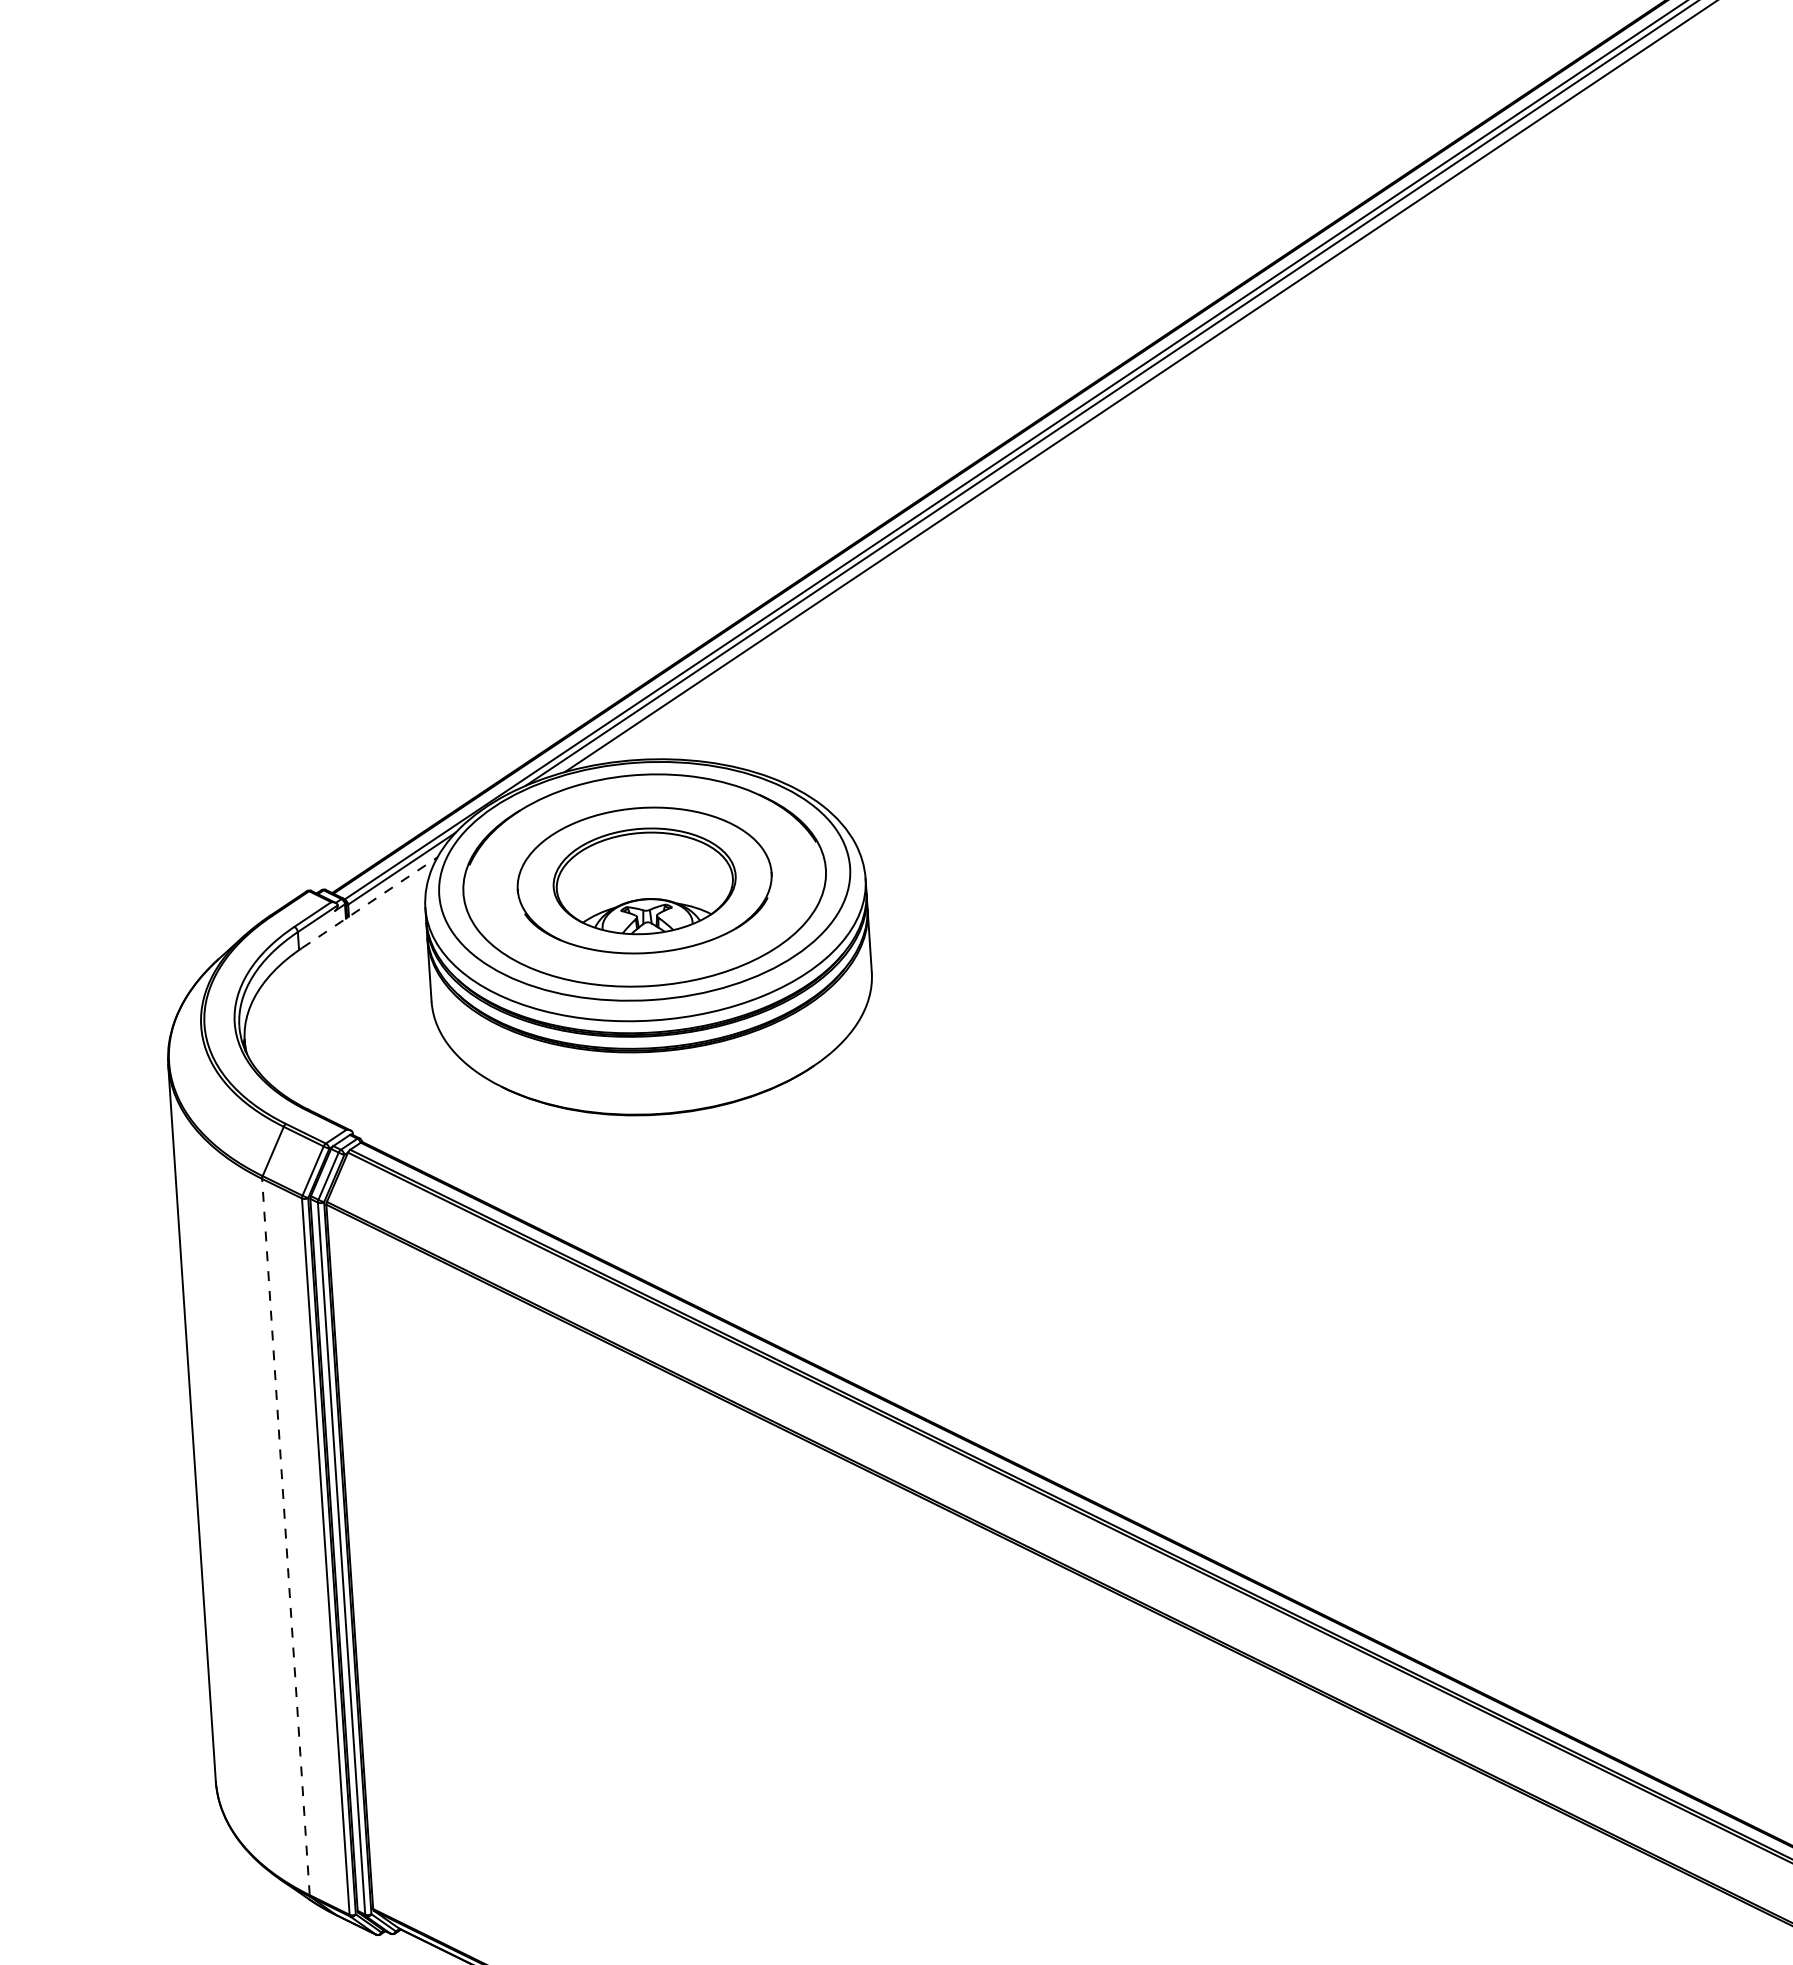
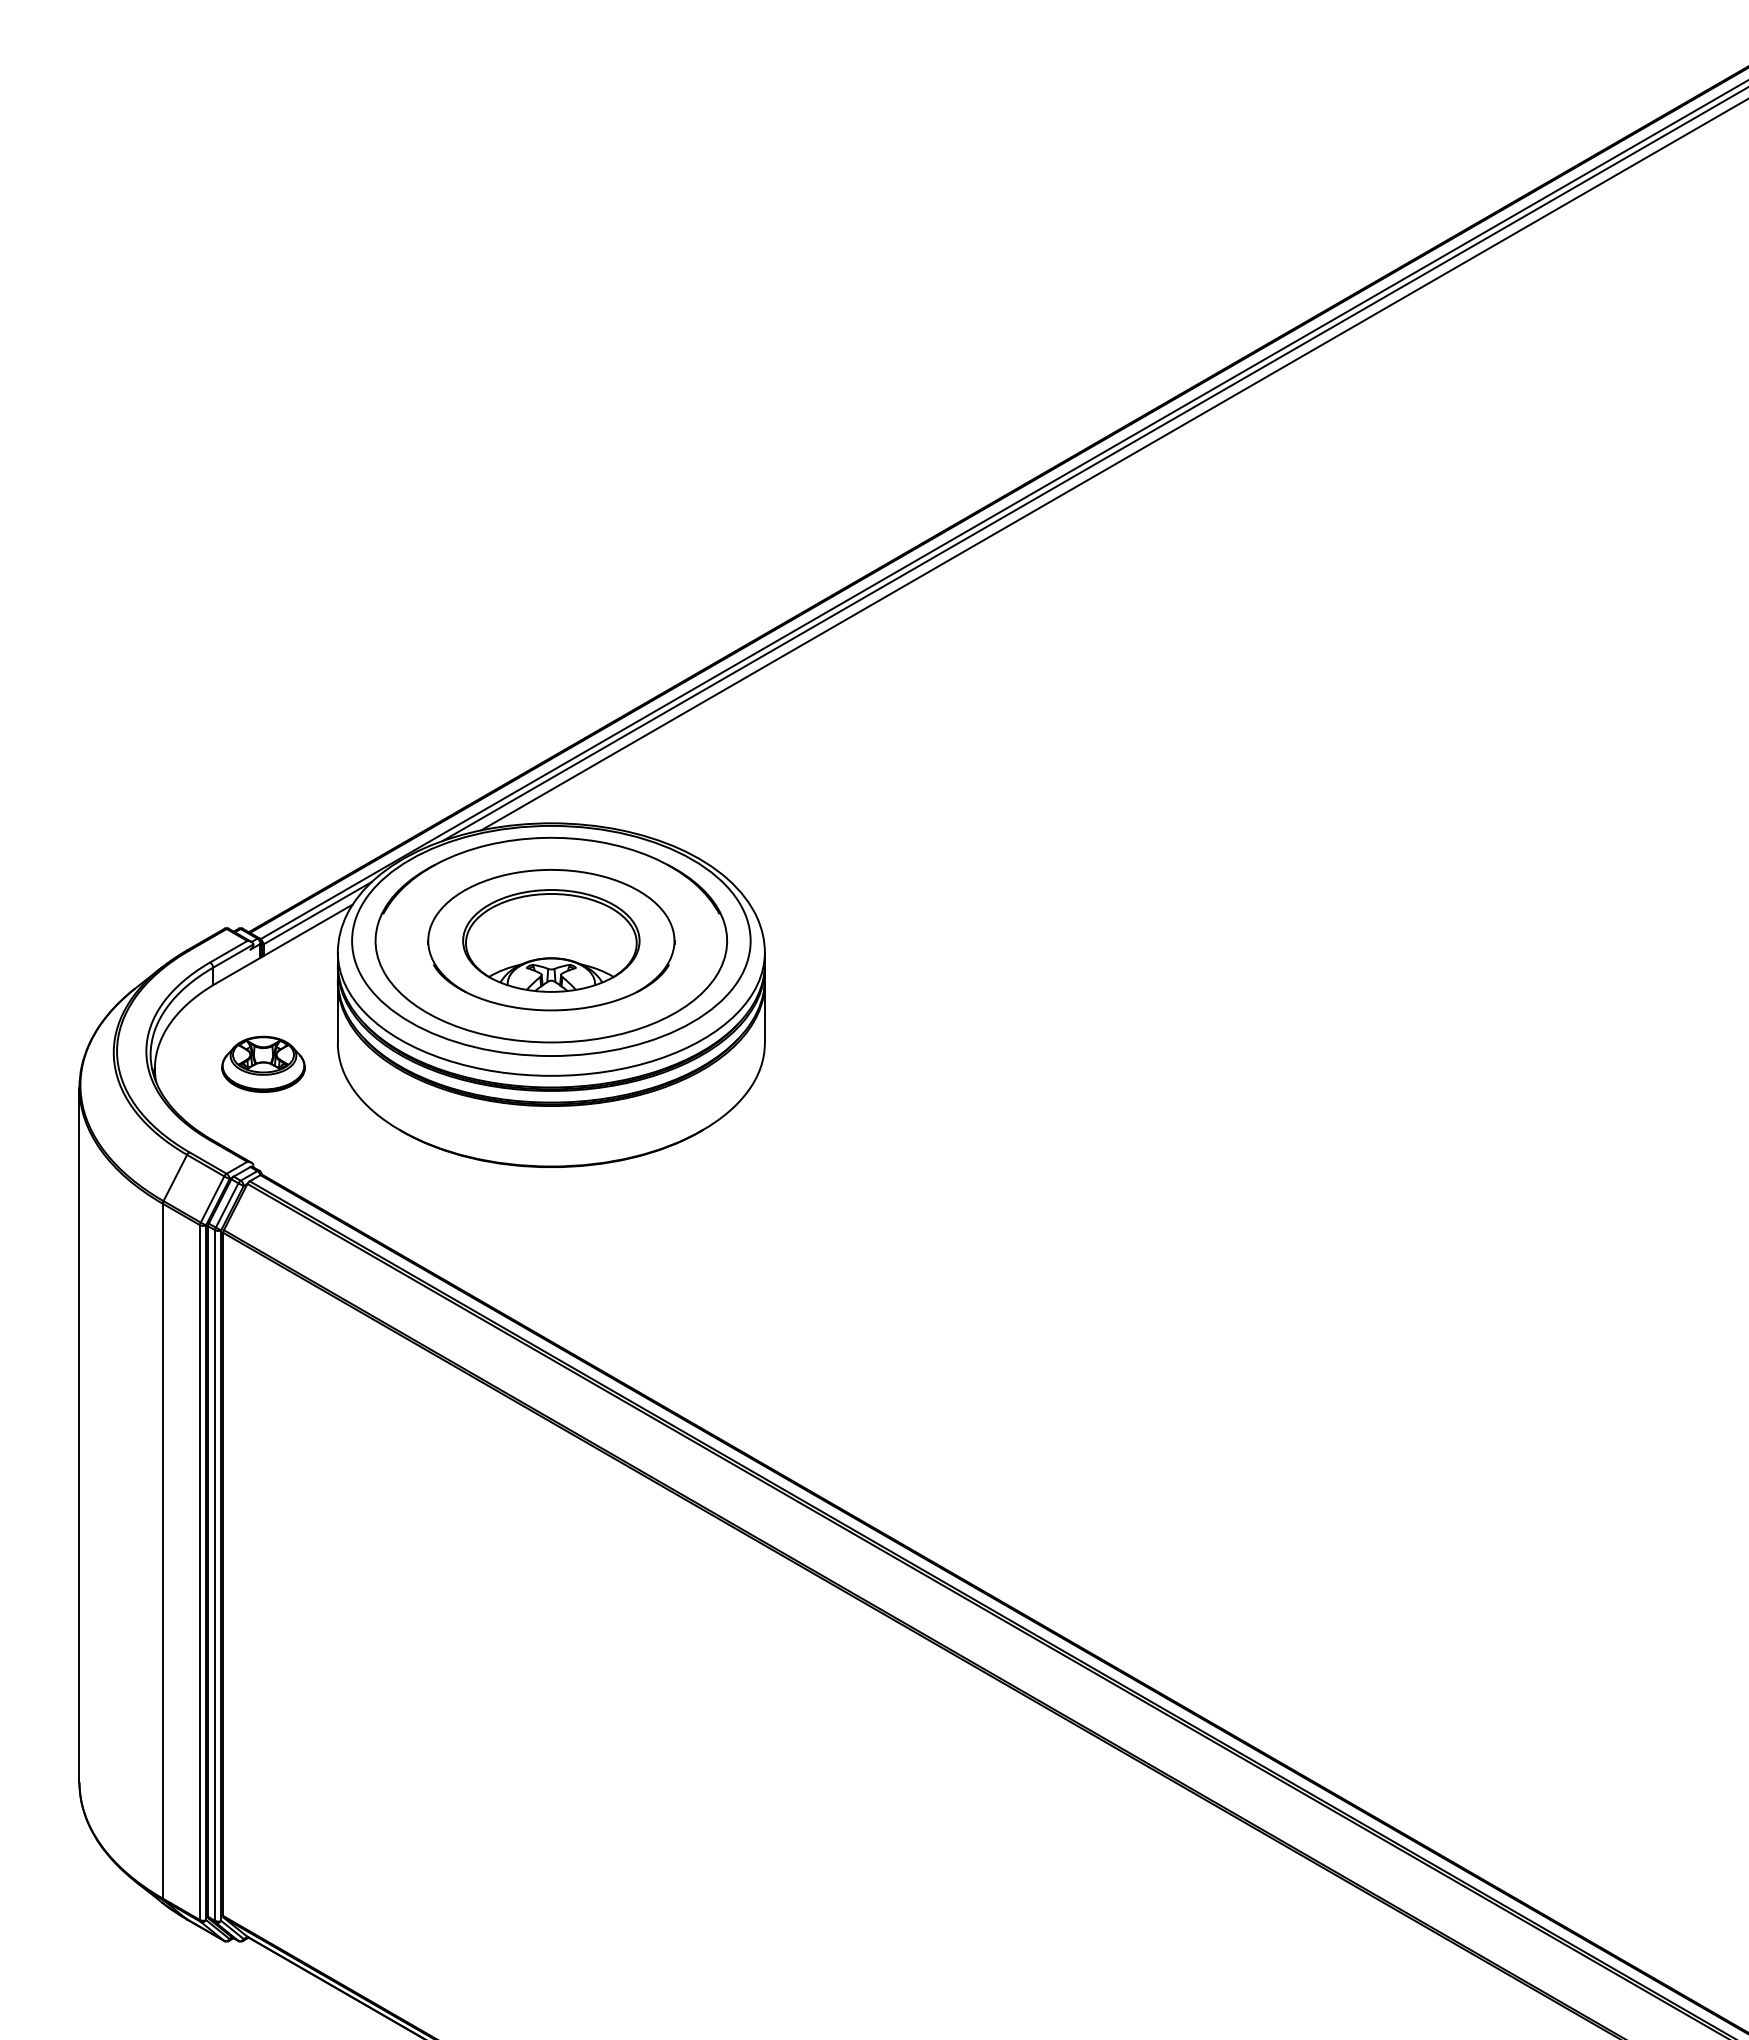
line: (369, 902) -> (284, 943), dashed -> solid
part: (356, 1027) -> (263, 1063), added
line: (285, 1536) -> (162, 1550), dashed -> solid

